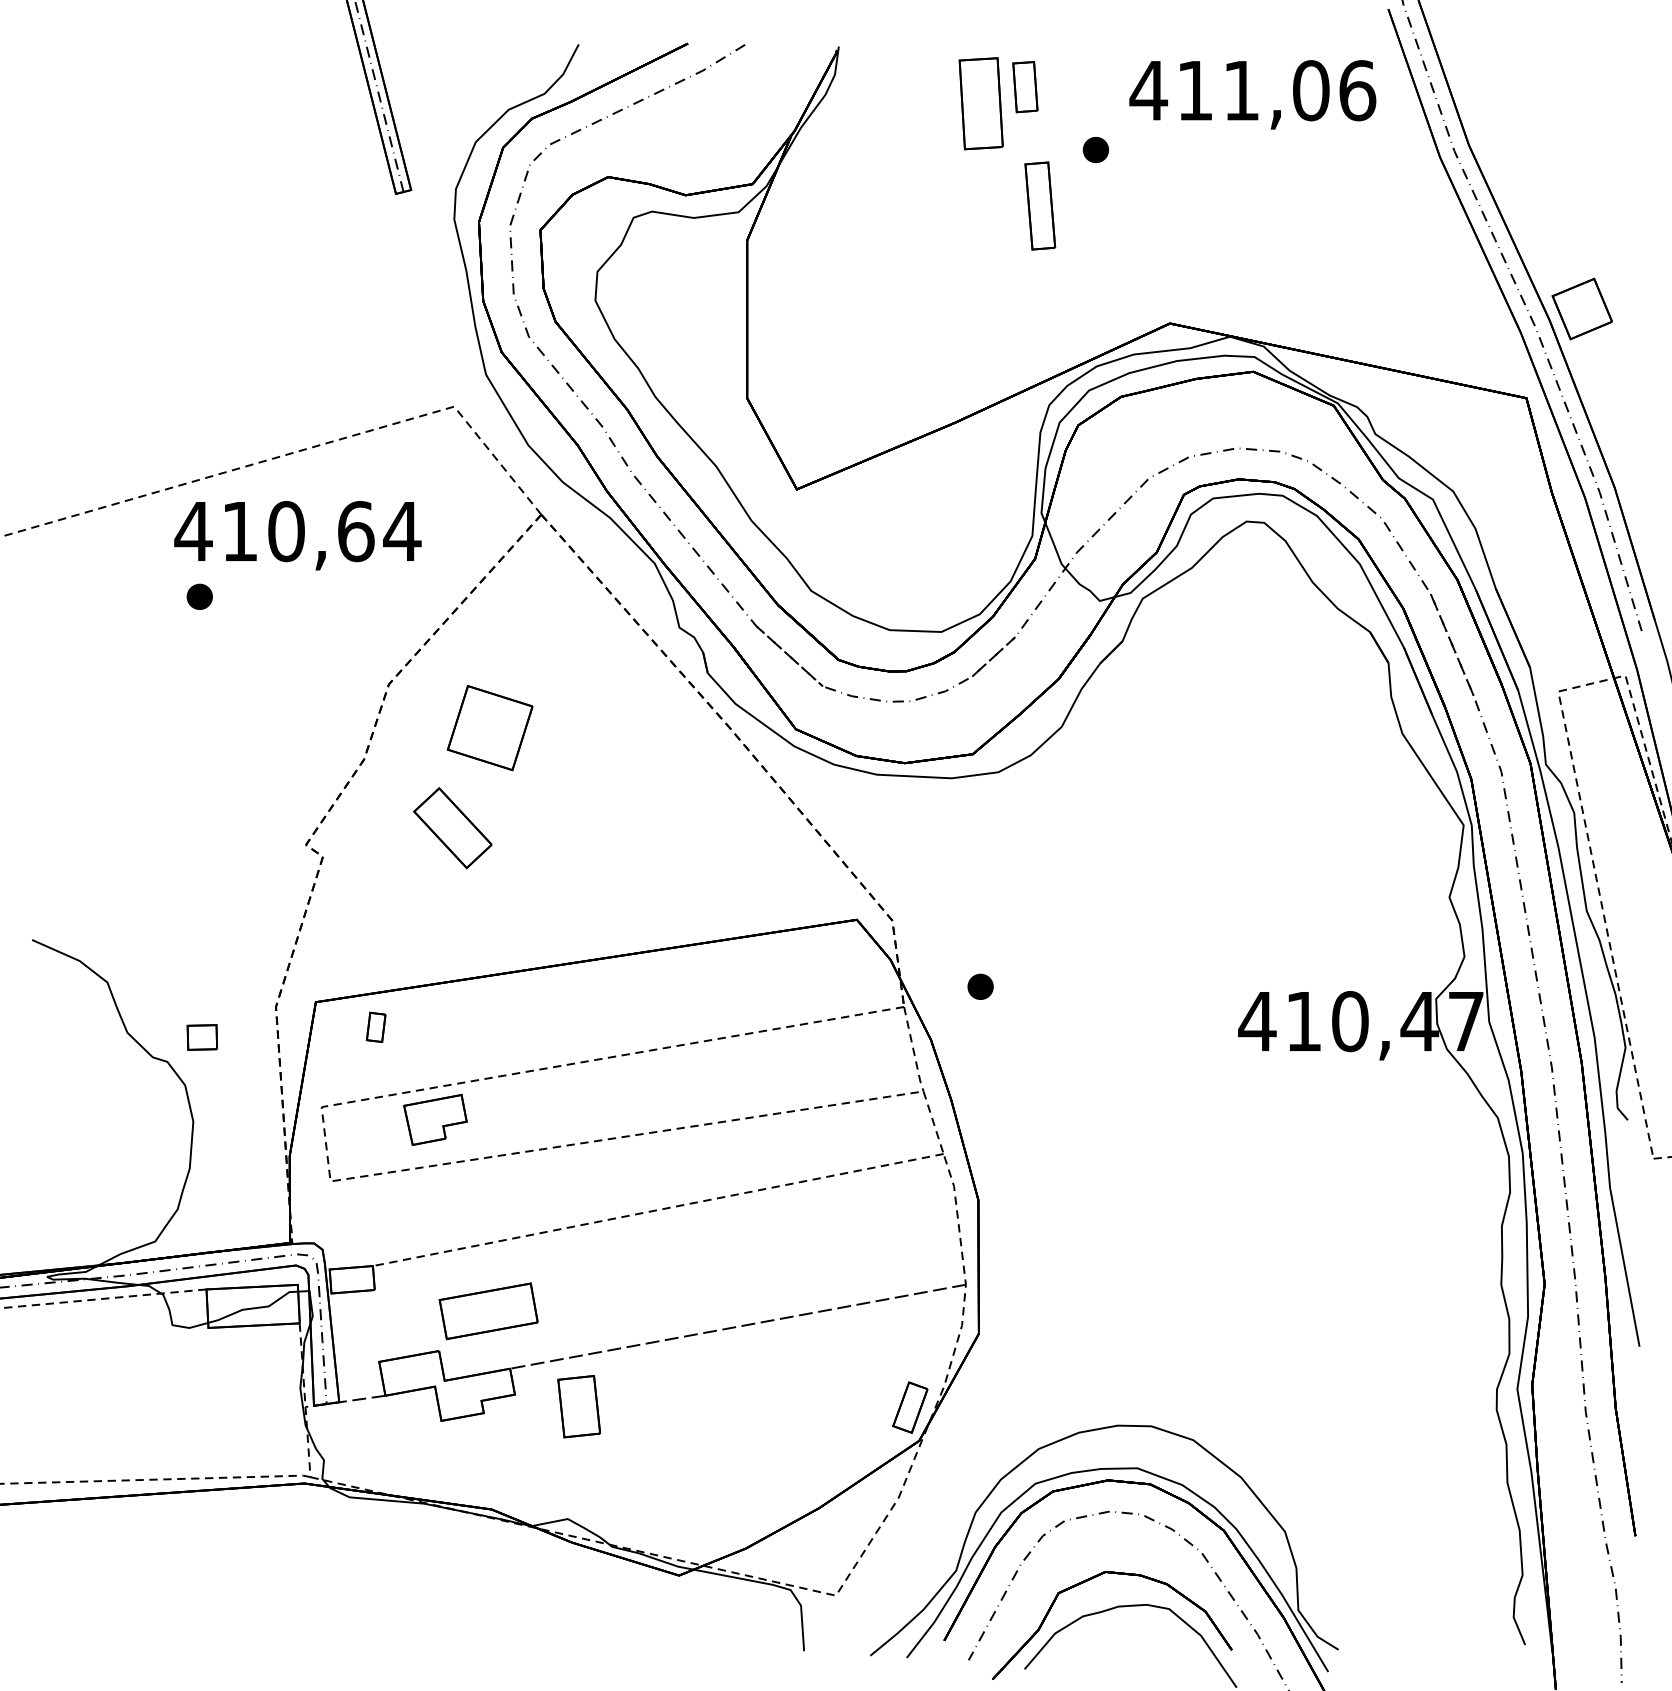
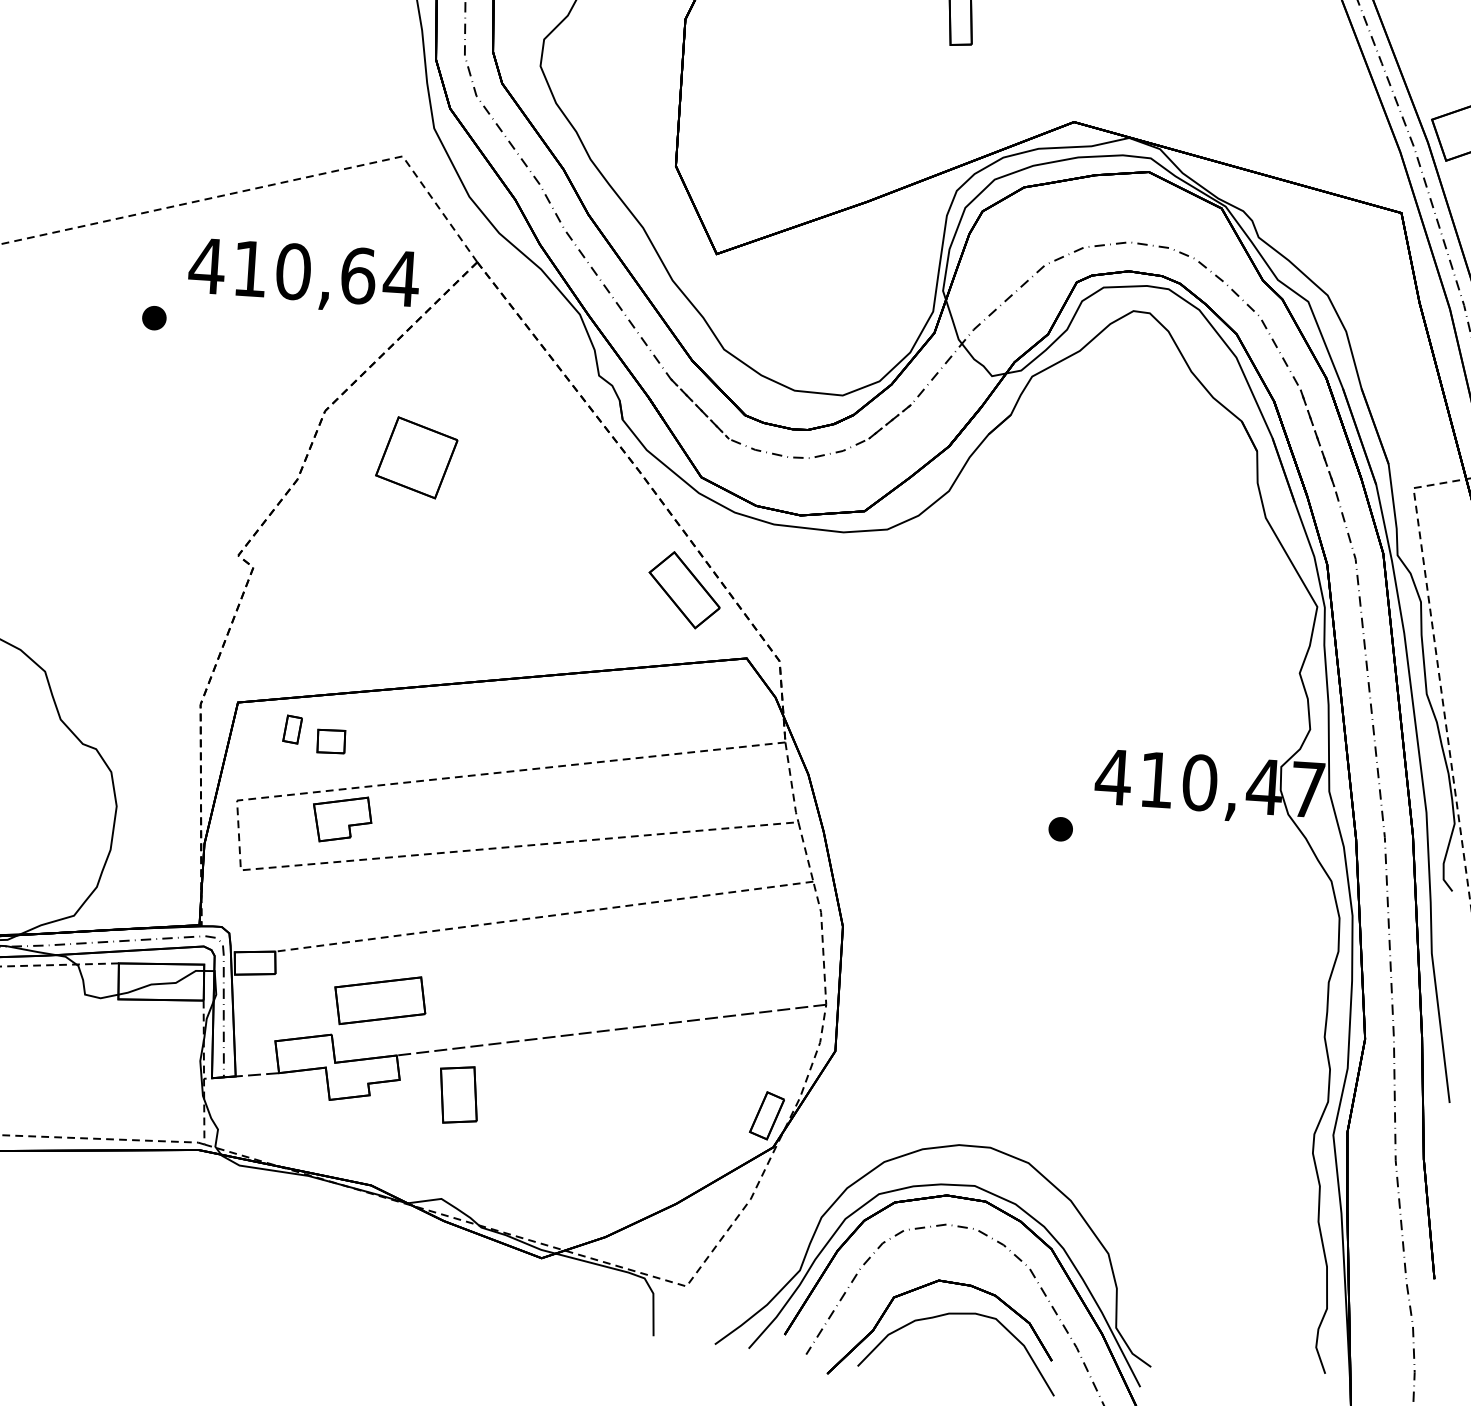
text: (297, 535) -> (303, 276), moved
part: (452, 828) -> (684, 590), moved
part: (980, 986) -> (1060, 828), moved
part: (202, 1037) -> (331, 741), moved

